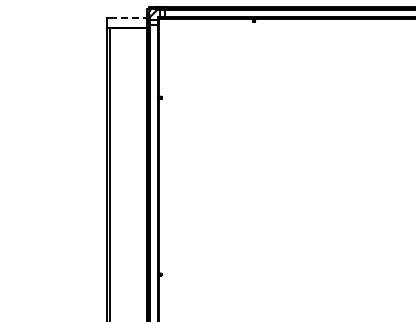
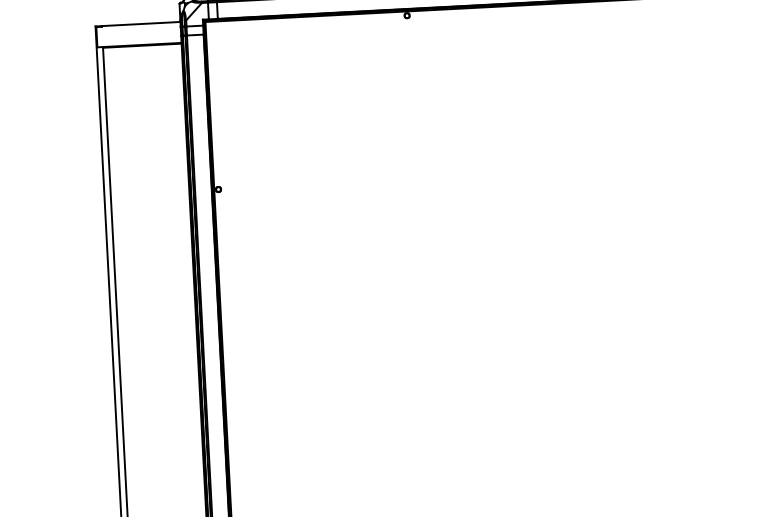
line: (128, 17) -> (141, 23), dashed -> solid

